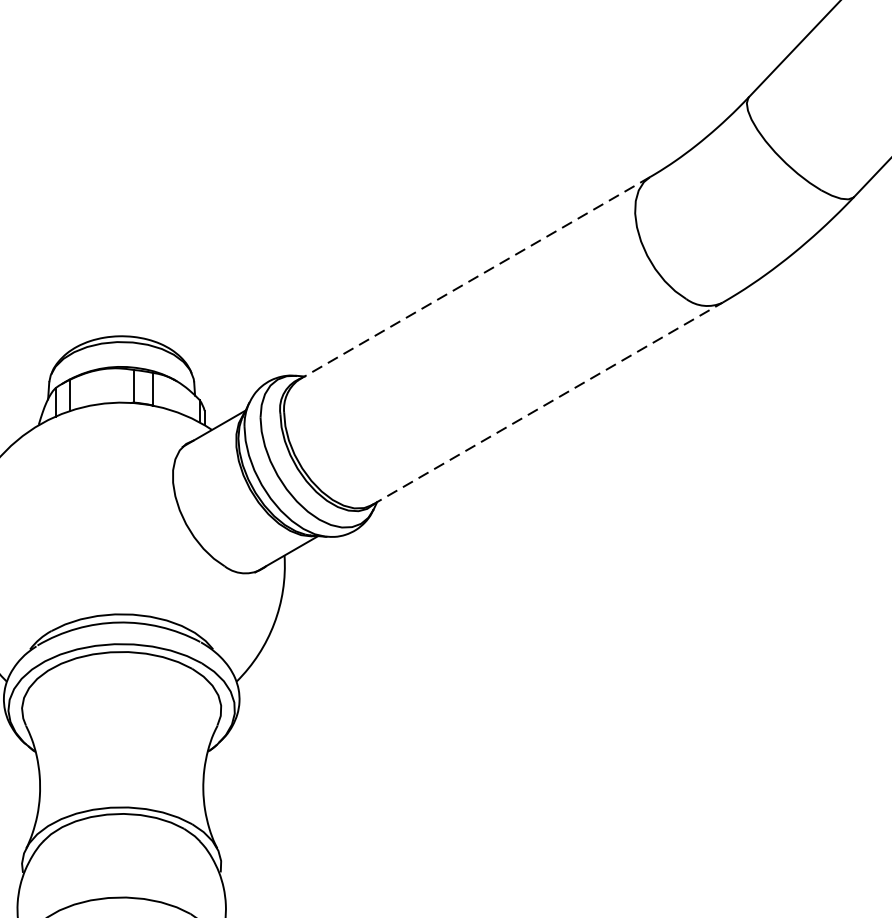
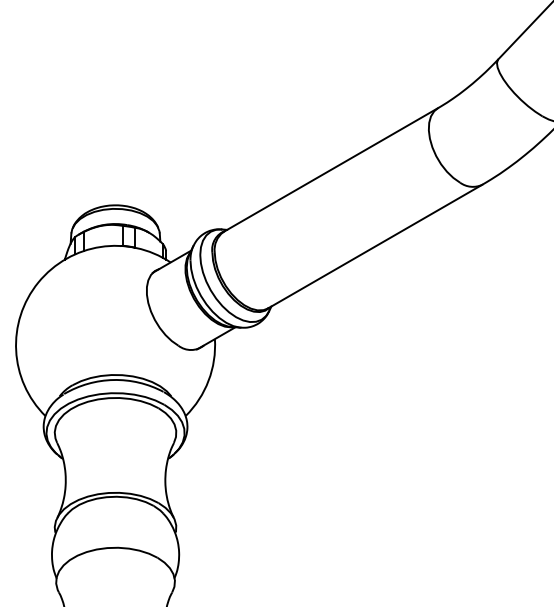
line: (473, 279) -> (330, 170), dashed -> solid
line: (547, 403) -> (375, 246), dashed -> solid

